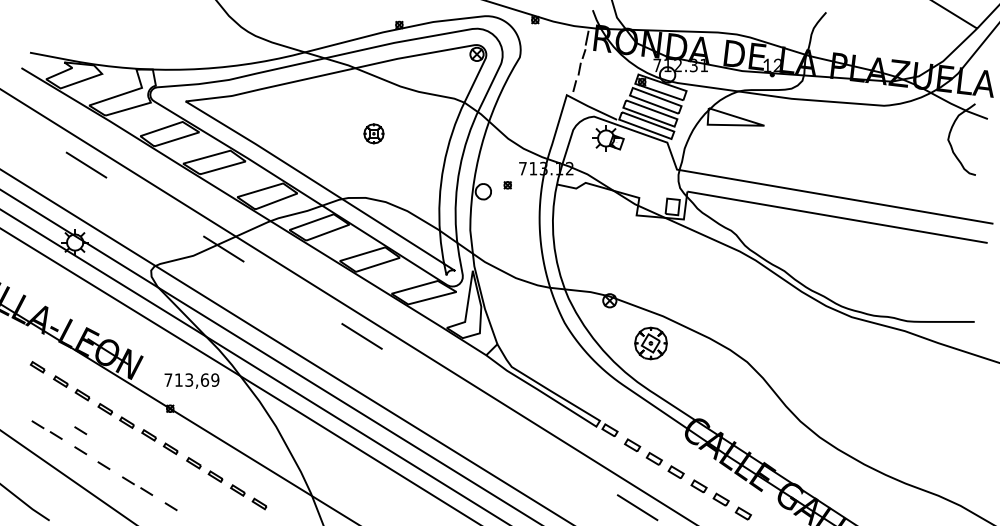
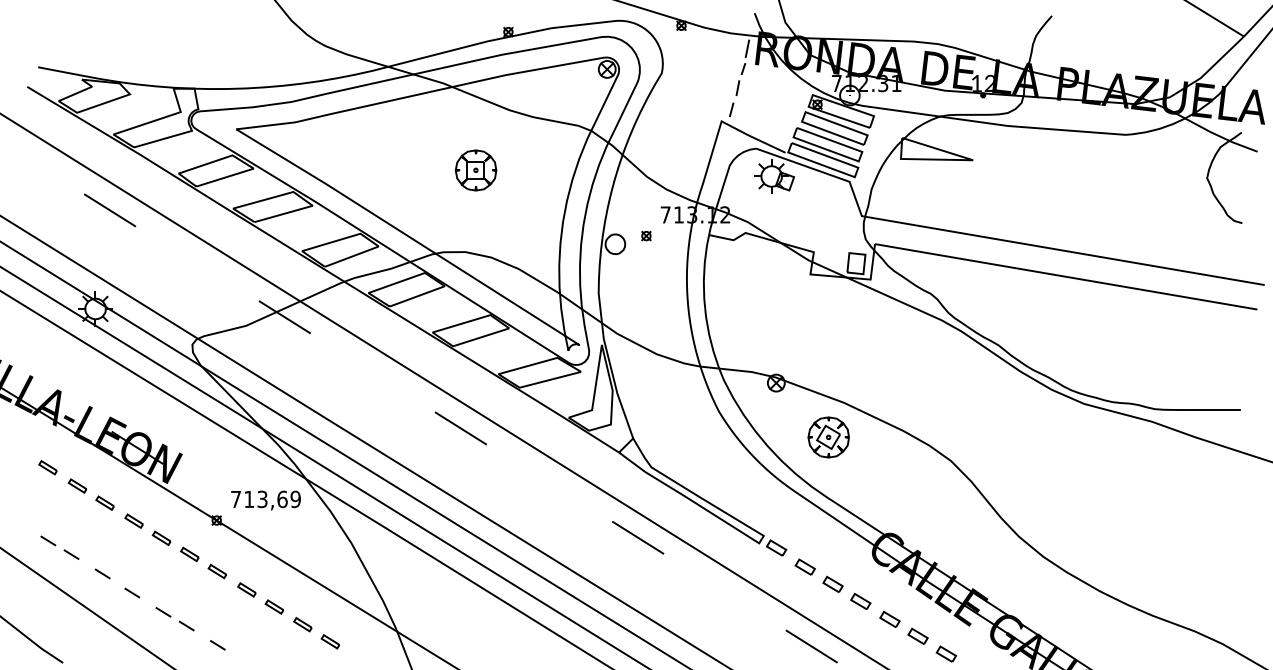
part: (373, 133) -> (475, 170), size x1.67
text: (191, 380) -> (265, 499), moved
line: (500, 421) -> (637, 536), added
line: (80, 430) -> (102, 548), removed

